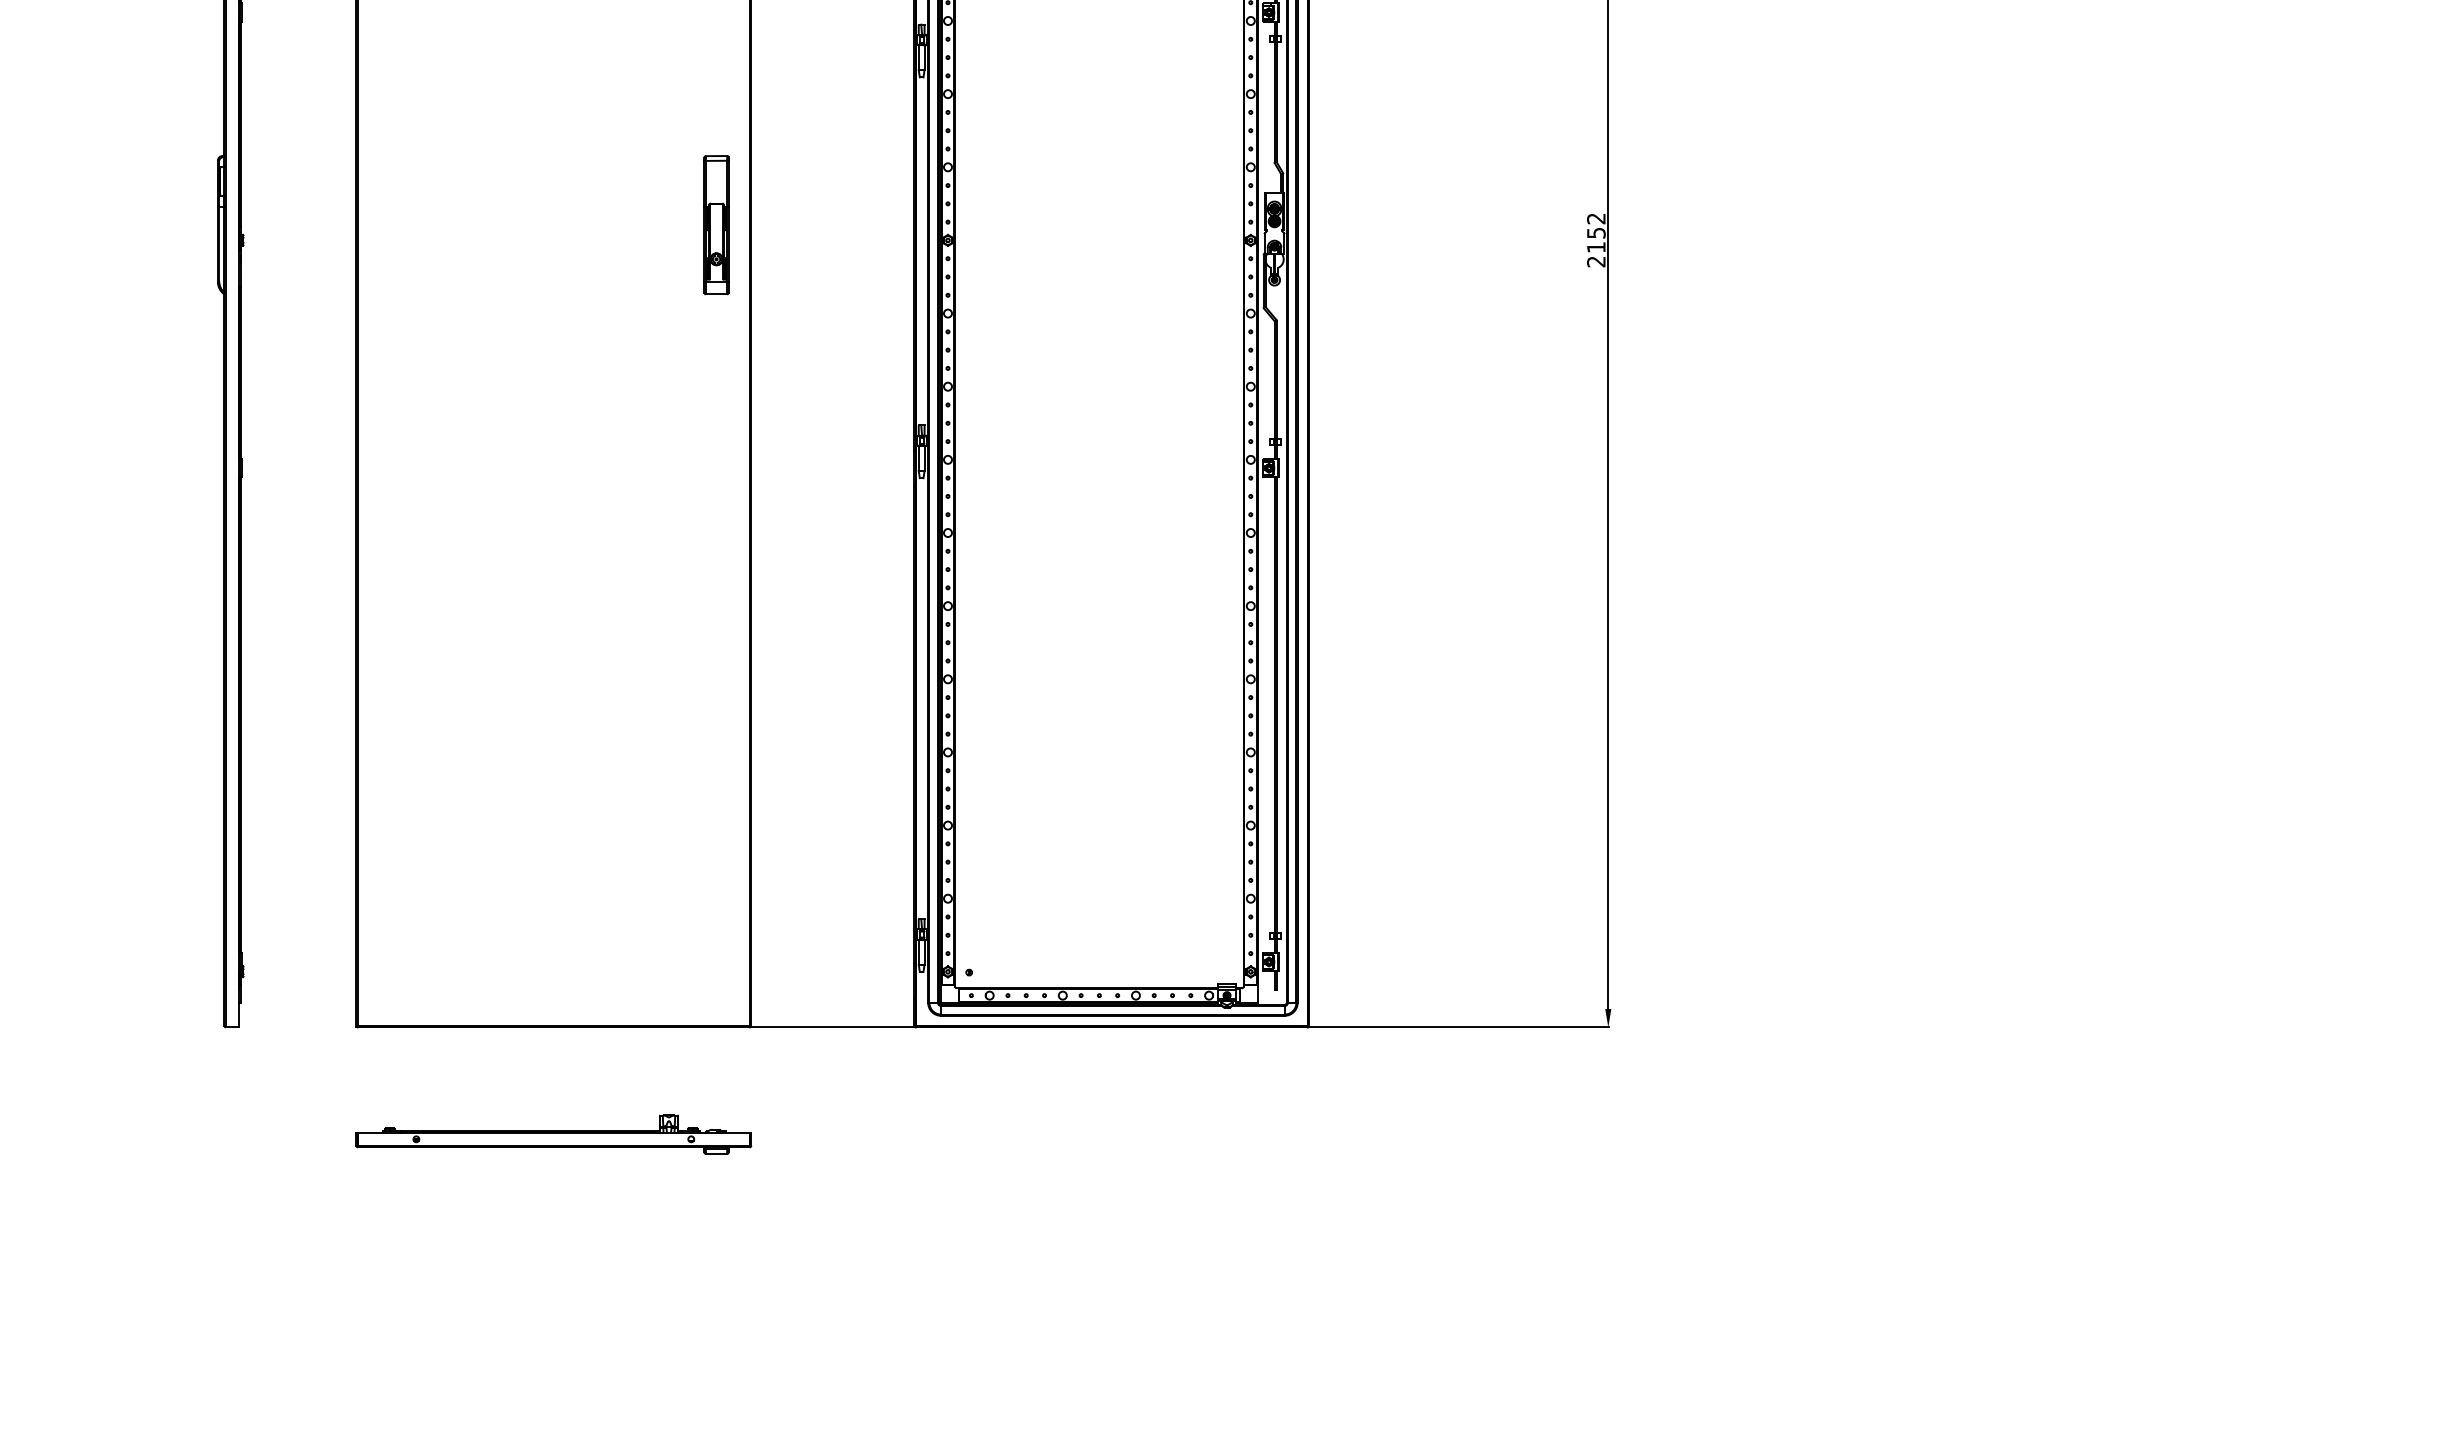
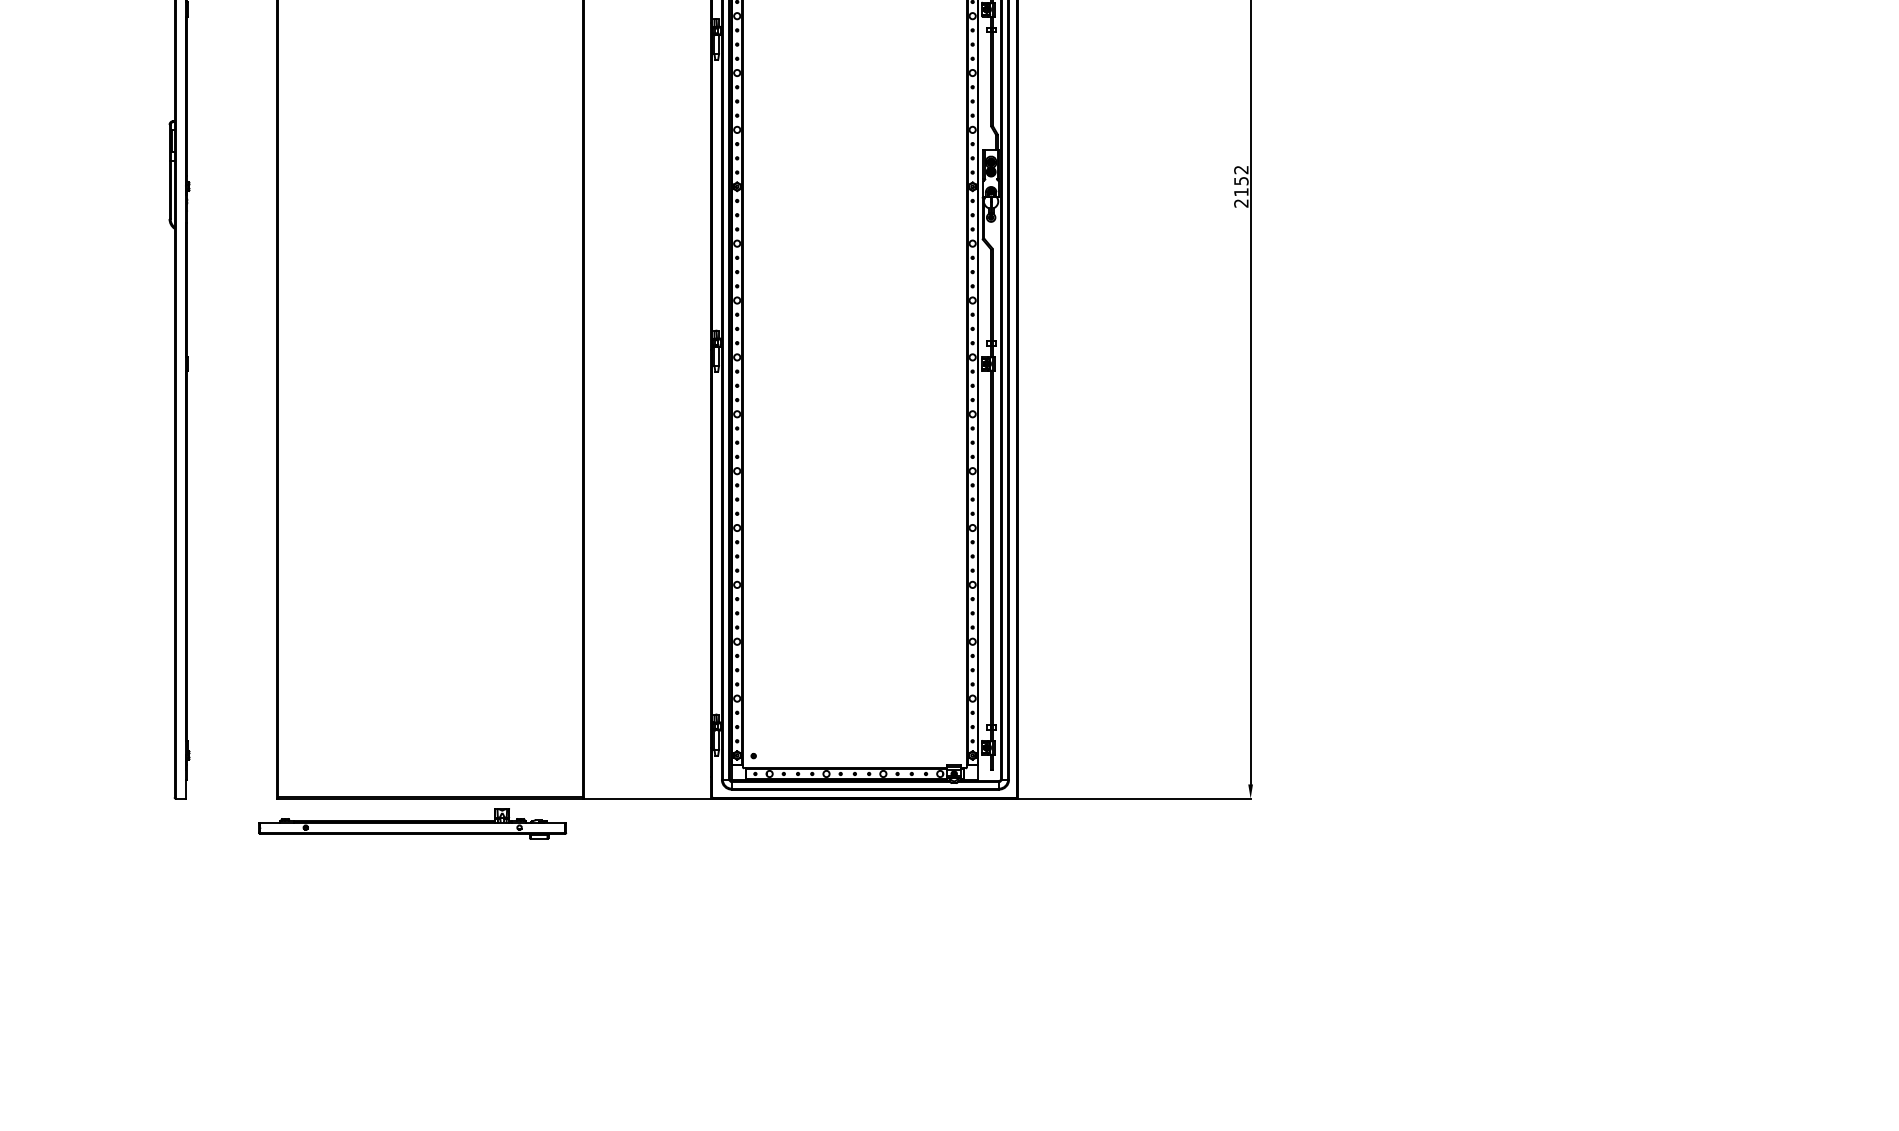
part: (716, 224) -> (557, 174), removed
part: (553, 1133) -> (412, 823), moved

